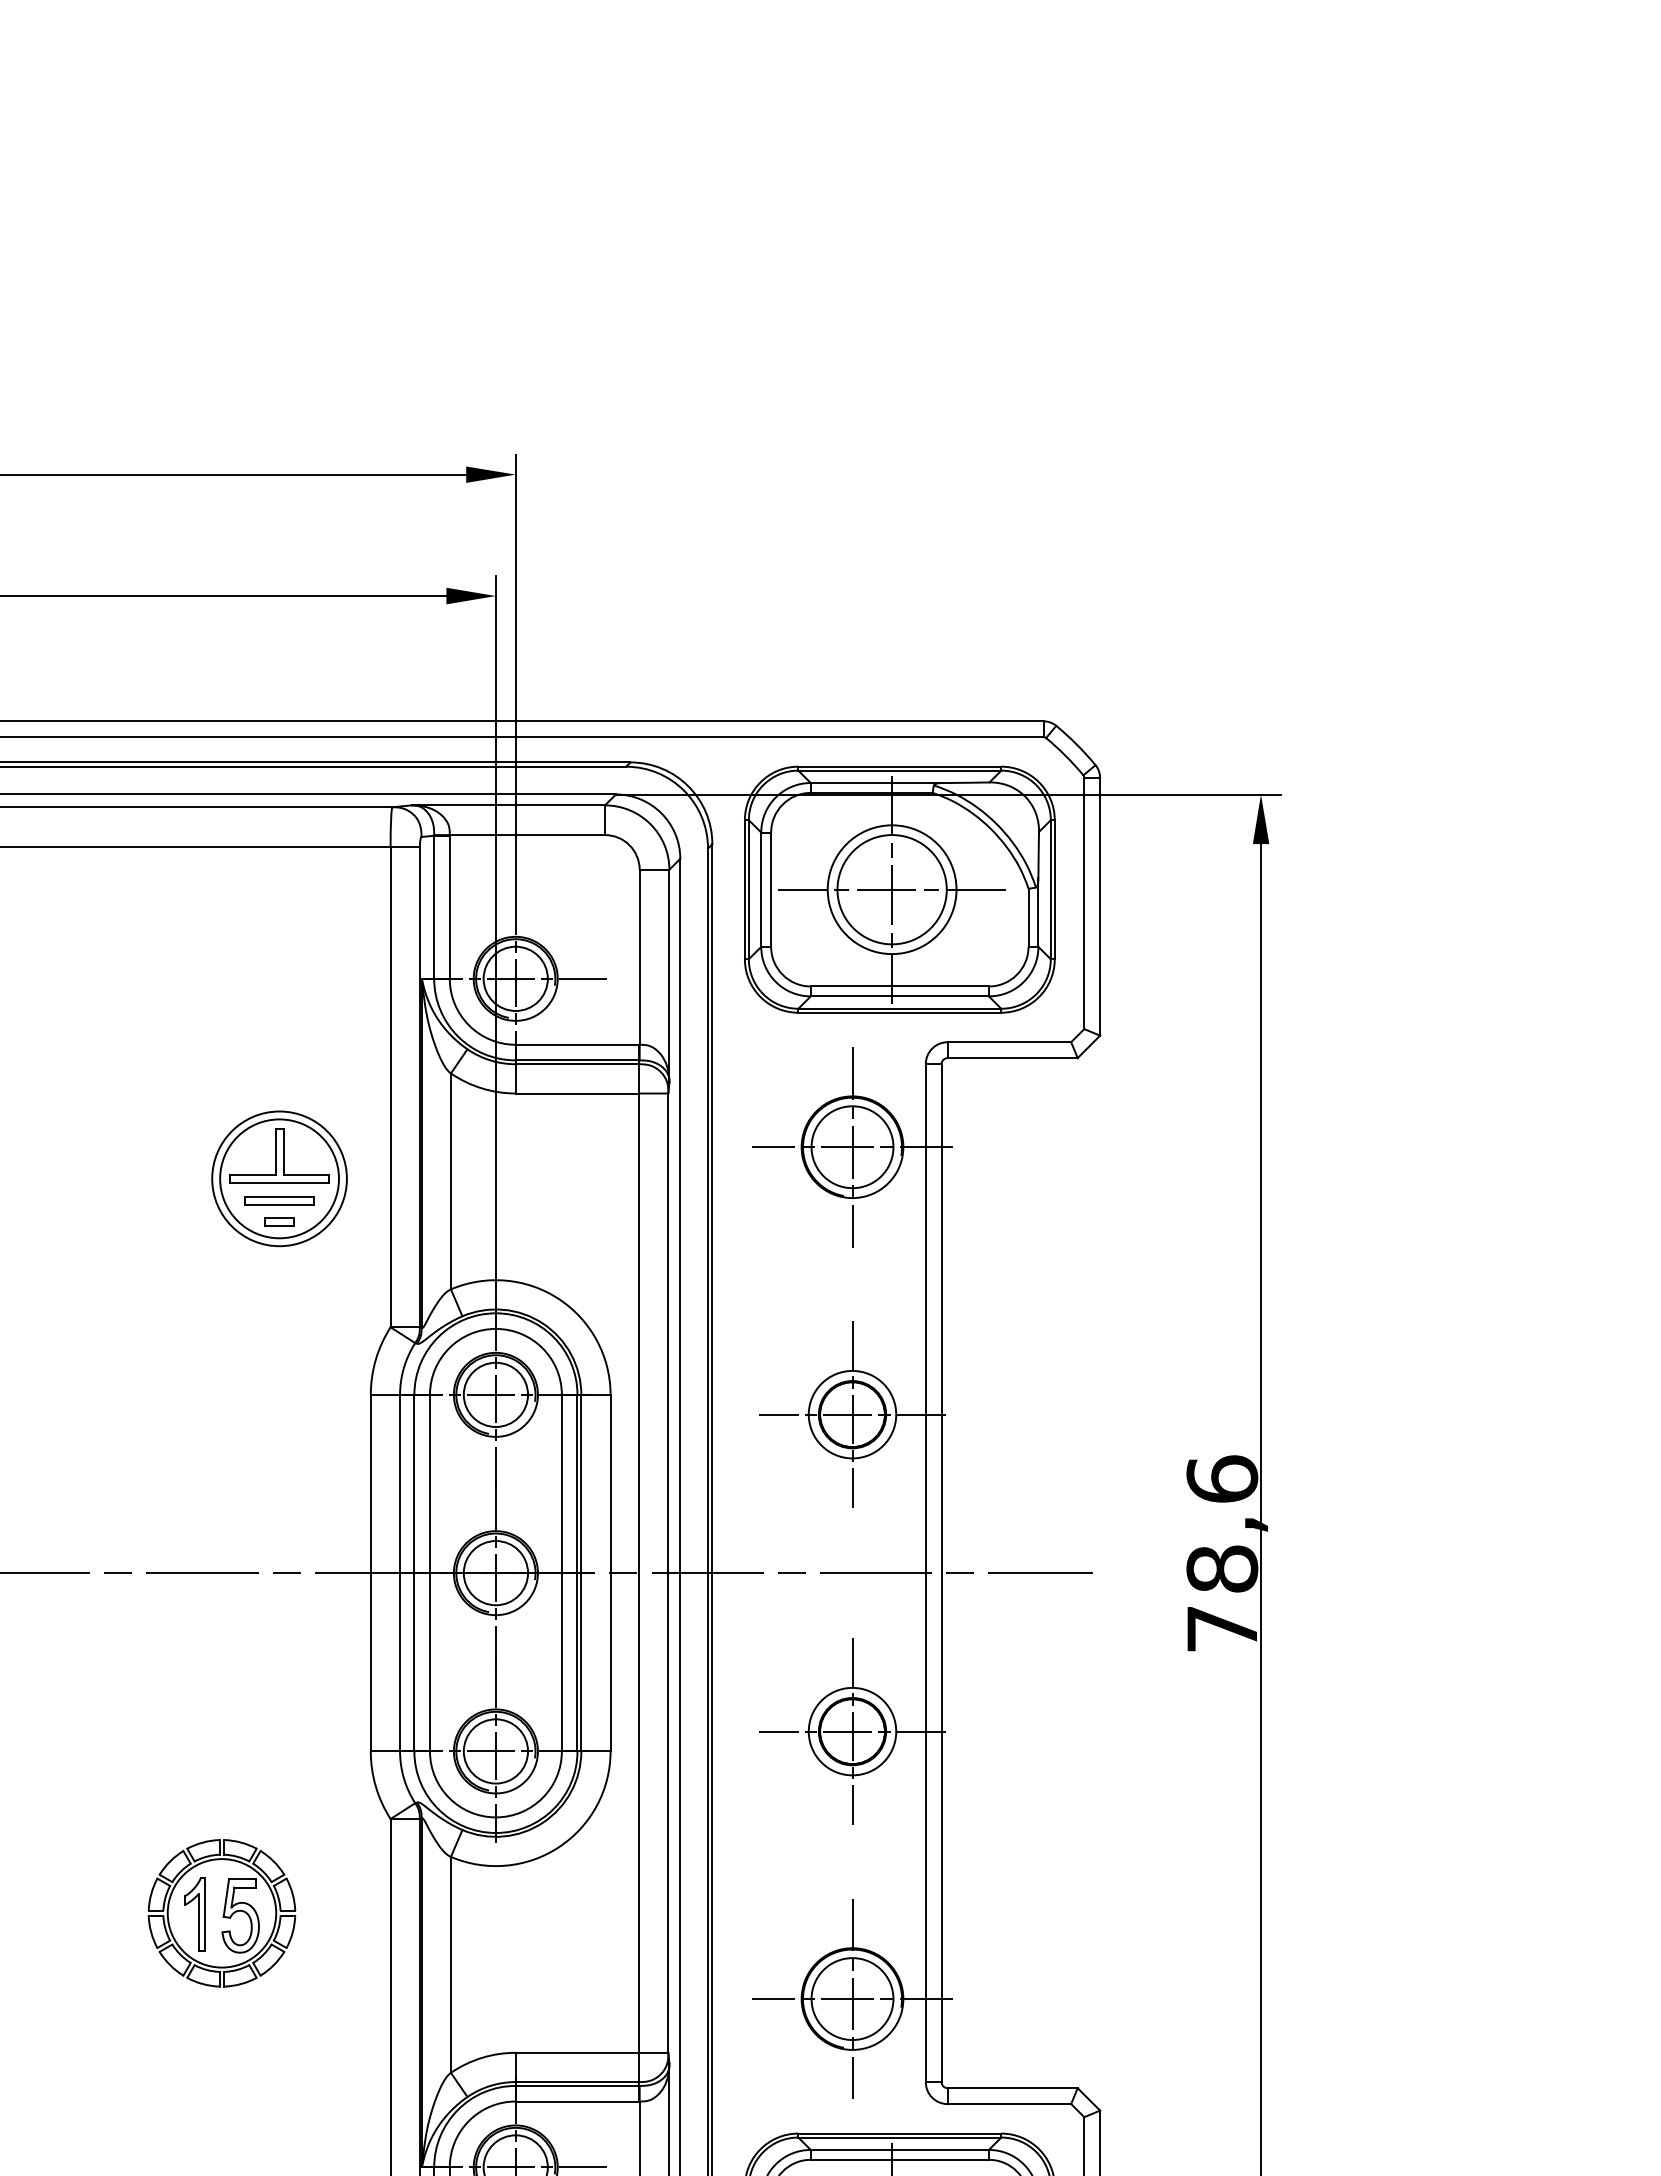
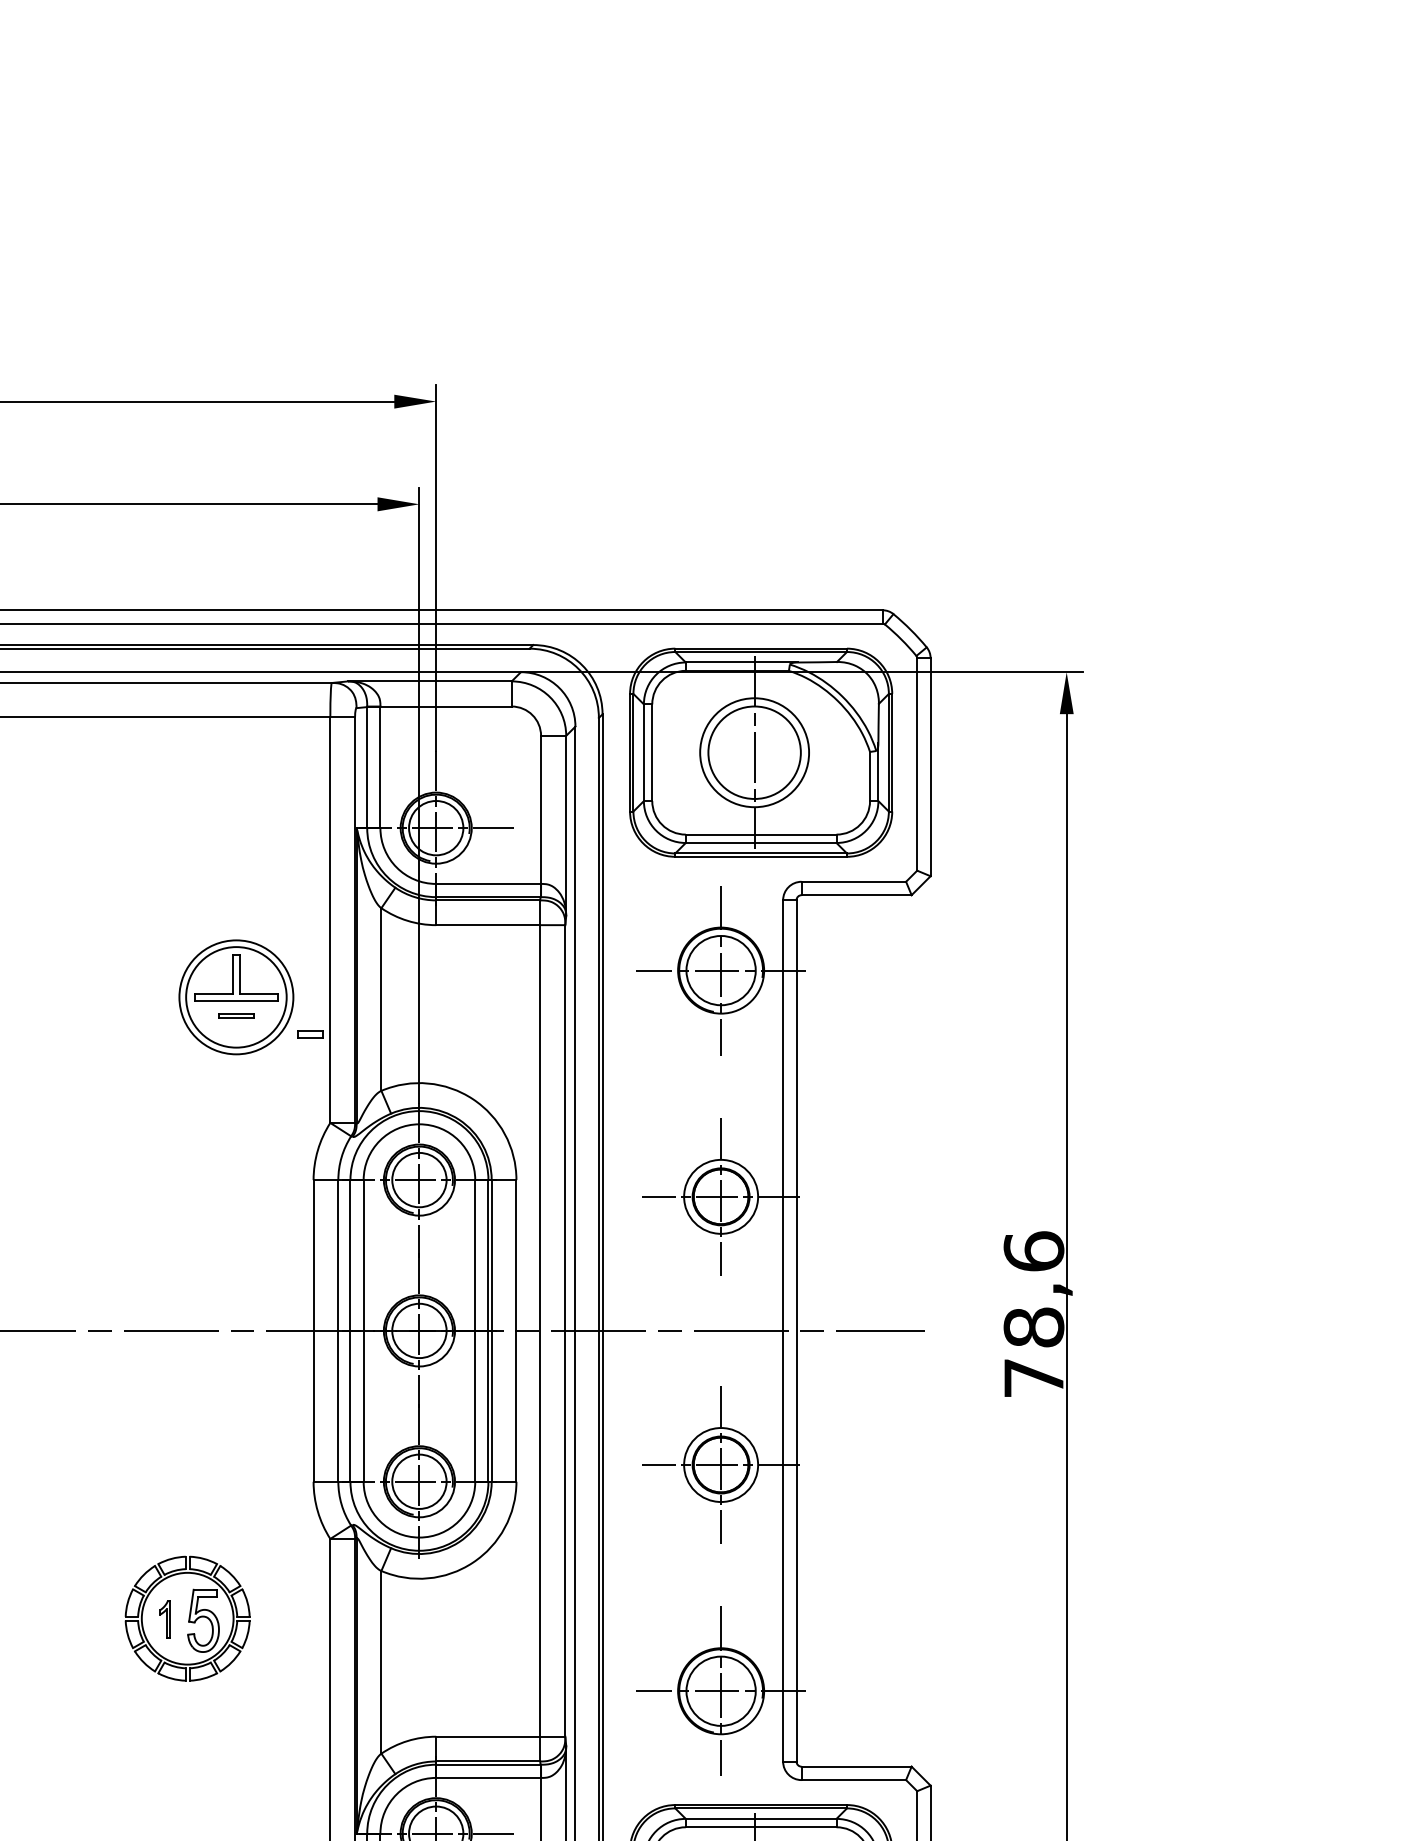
line: (892, 889) -> (754, 752), removed
part: (279, 1200) -> (236, 1015), size x0.6
part: (279, 1221) -> (310, 1033), moved
part: (194, 1914) -> (164, 1619), size x0.6

